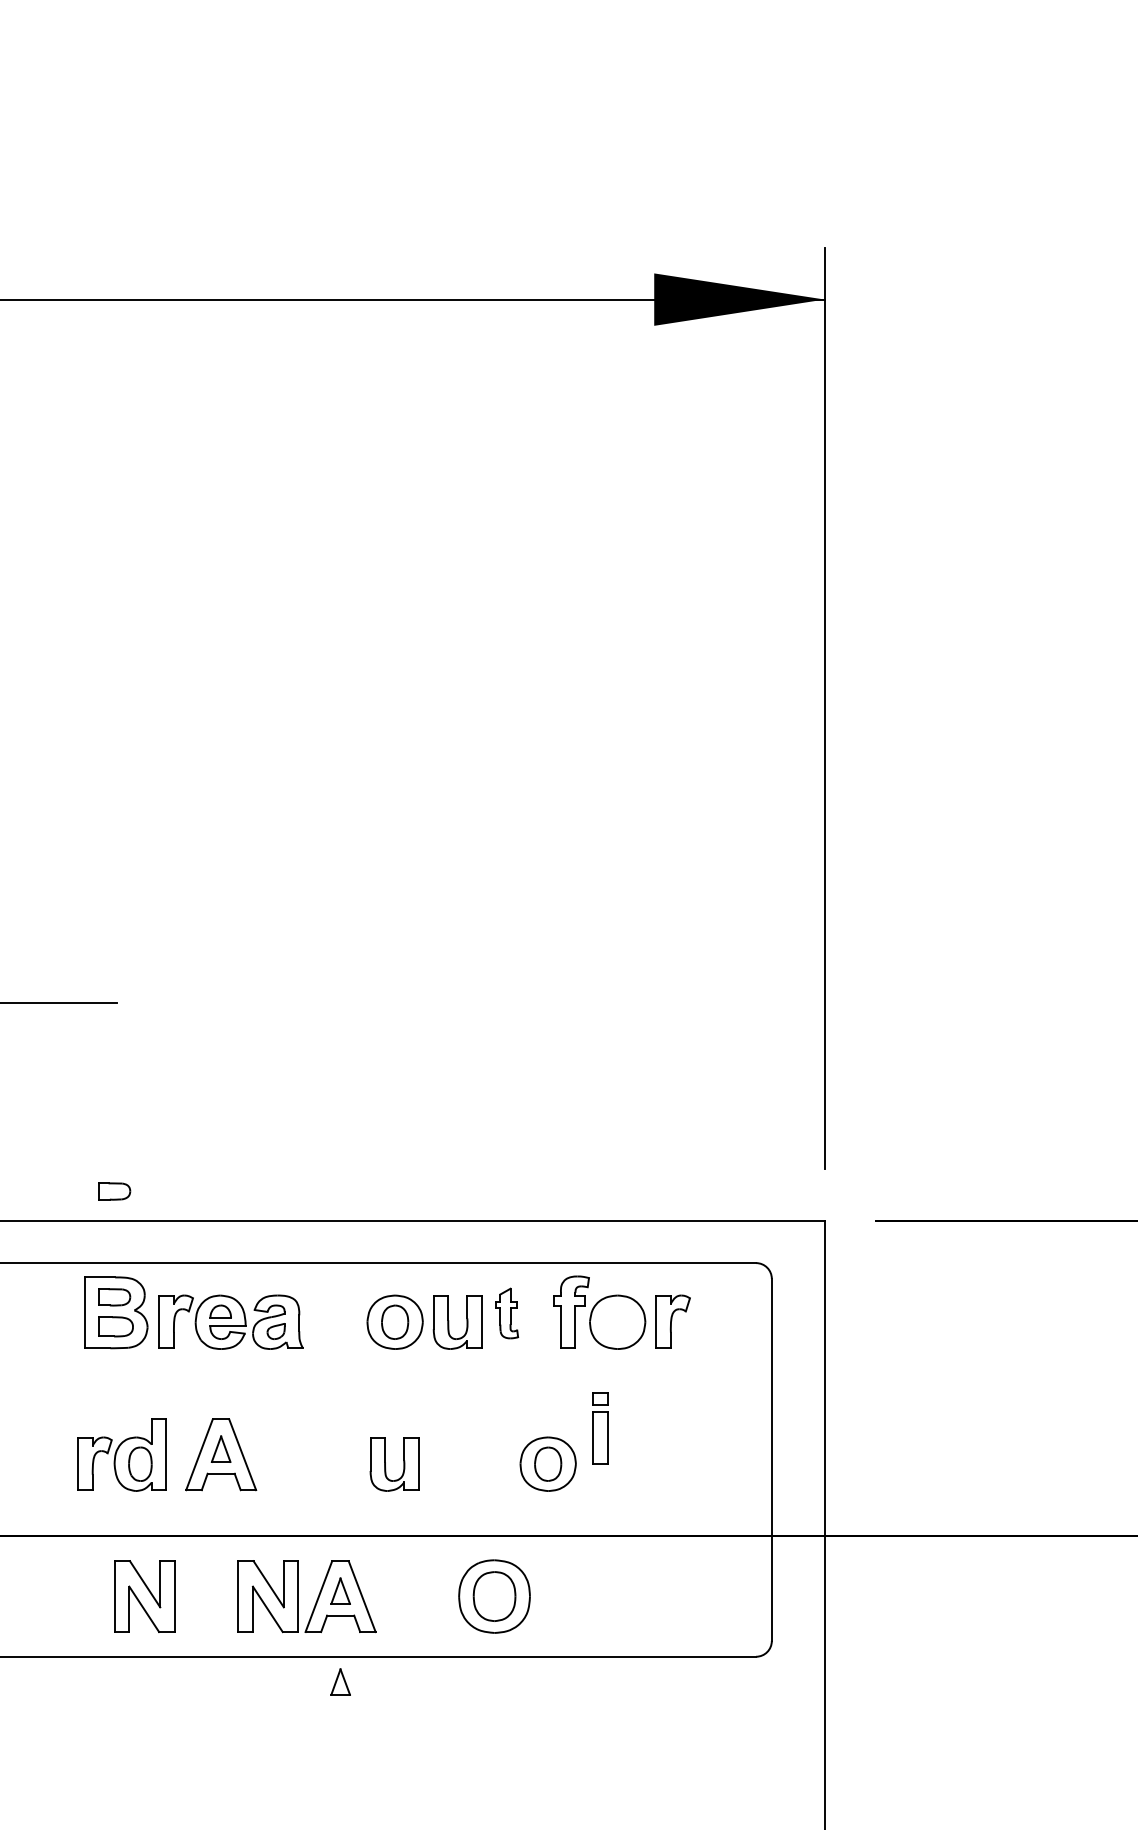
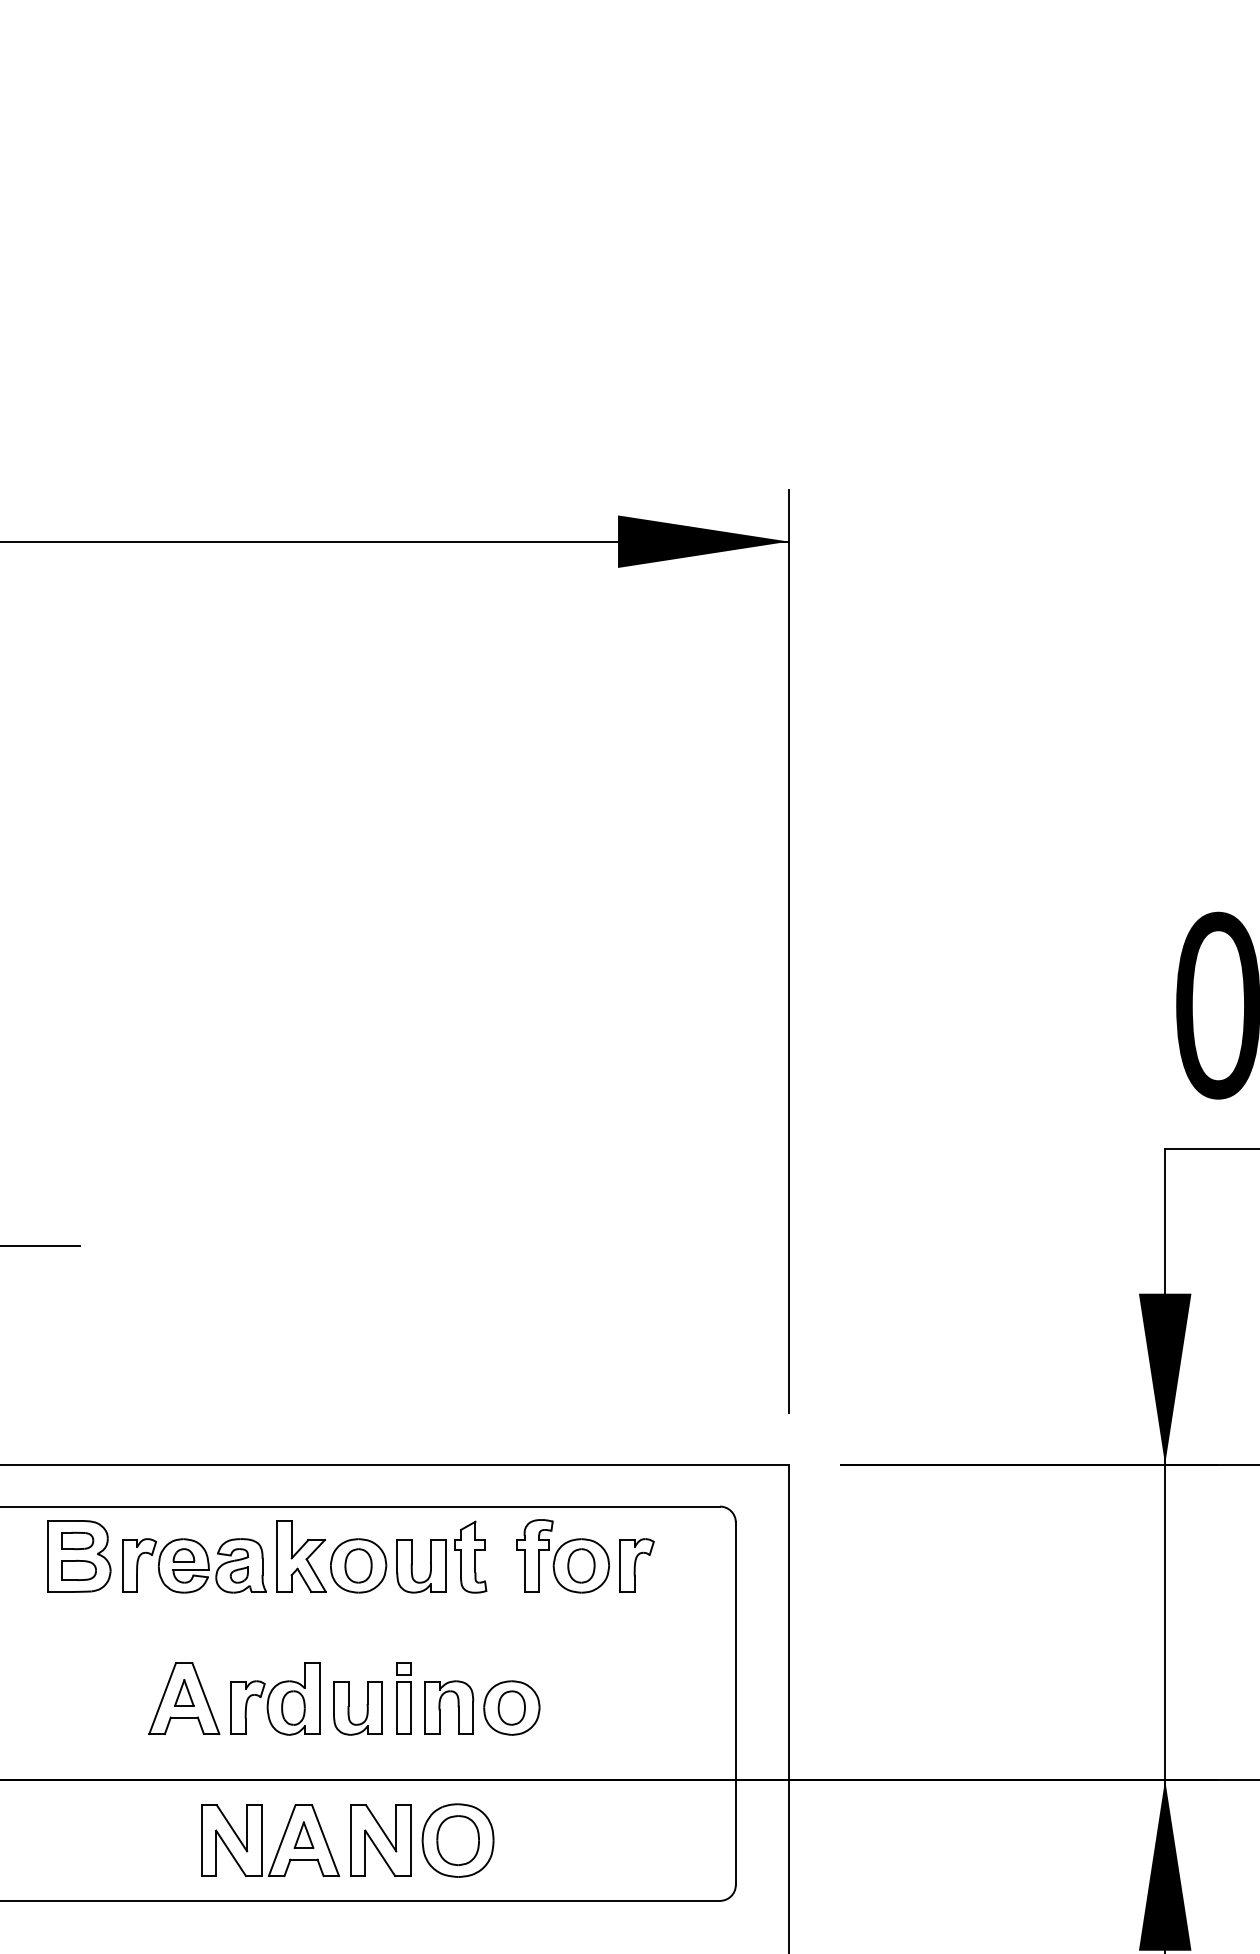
part: (114, 1191) -> (77, 1434), removed
part: (338, 1312) -> (301, 1556), added
part: (506, 1312) -> (470, 1556), size x1.43
part: (617, 1321) -> (581, 1565), added
part: (599, 1428) -> (403, 1698), moved
part: (122, 1454) -> (275, 1698), moved
part: (493, 1463) -> (457, 1707), added
part: (144, 1596) -> (380, 1840), moved
part: (340, 1681) -> (303, 1925), removed

